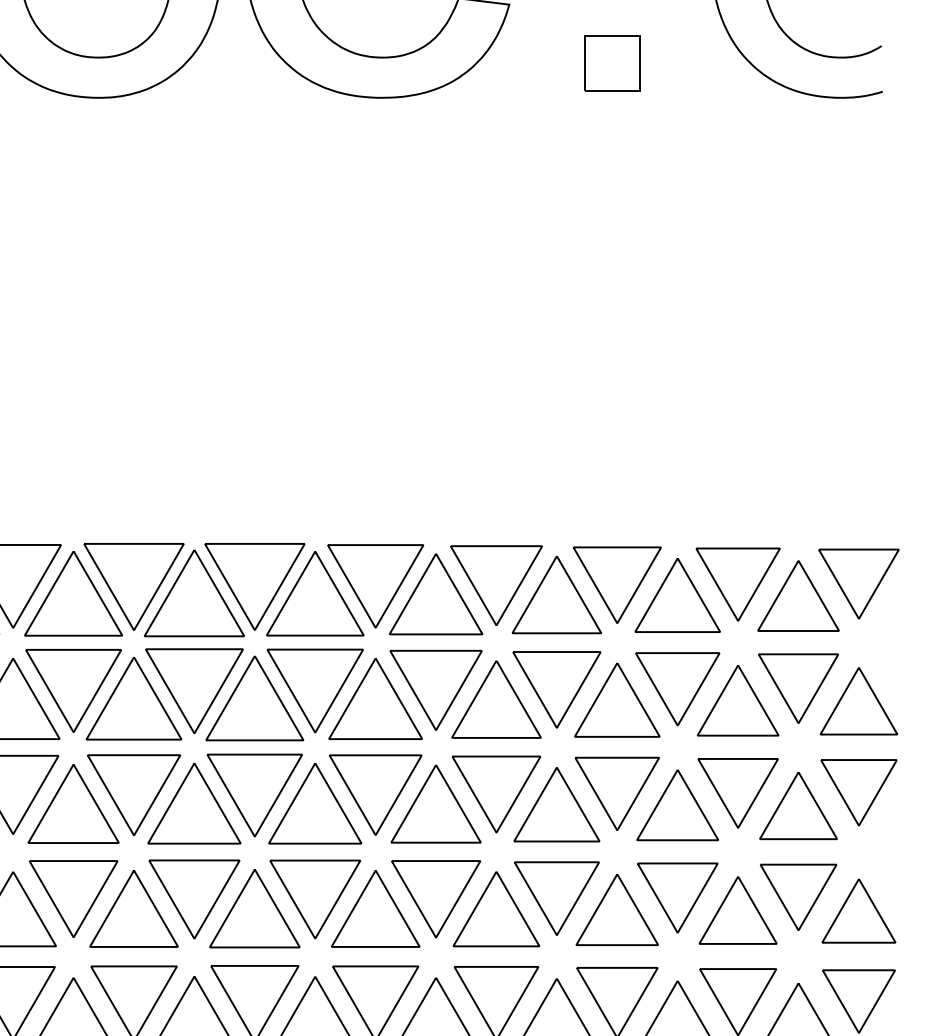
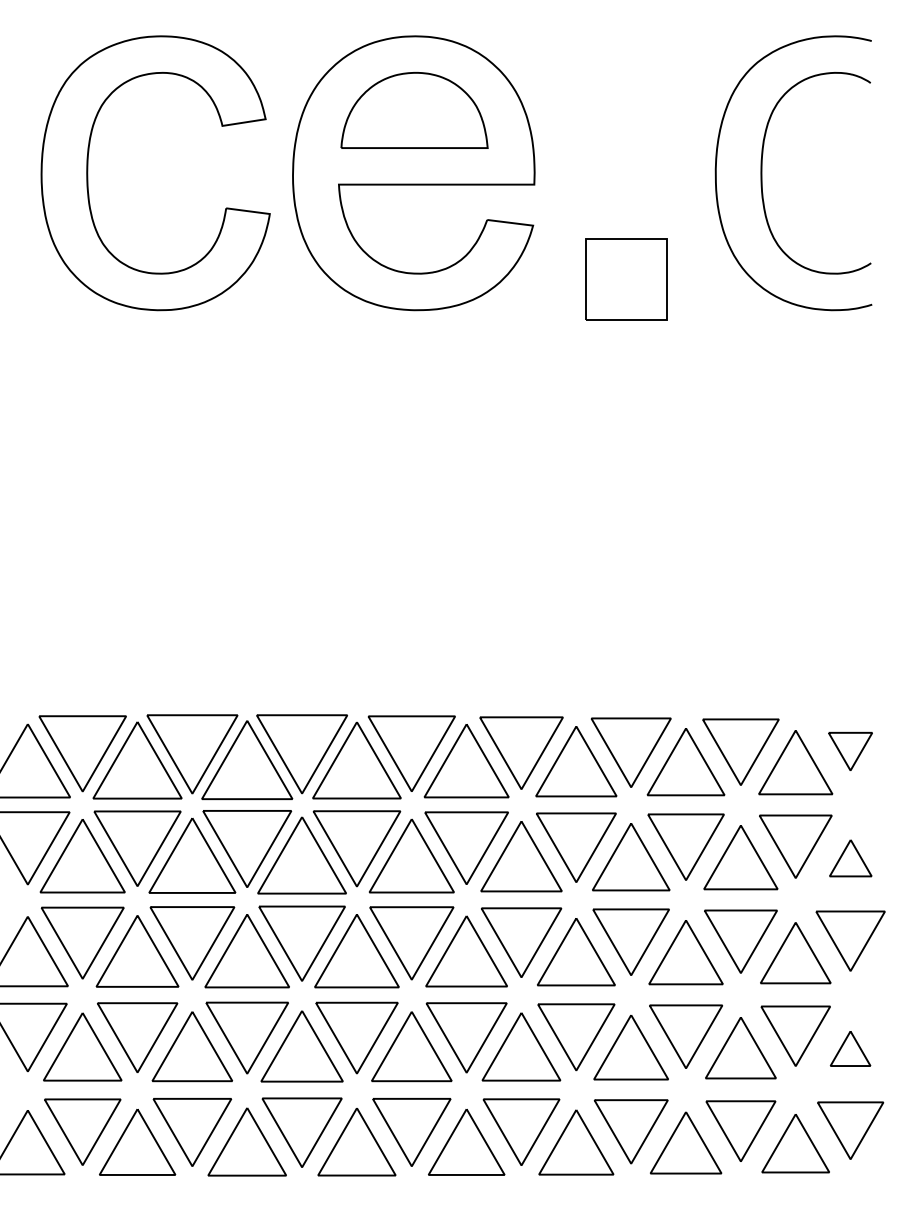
part: (612, 62) -> (626, 278), size x1.6
part: (858, 583) -> (850, 751), size x0.6
part: (858, 701) -> (850, 858), size x0.6
part: (858, 910) -> (850, 1048), size x0.6

